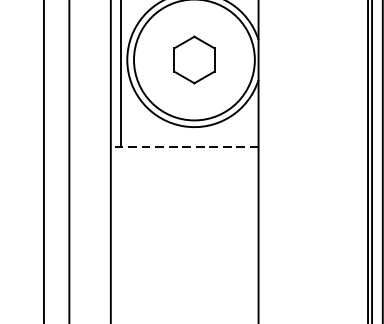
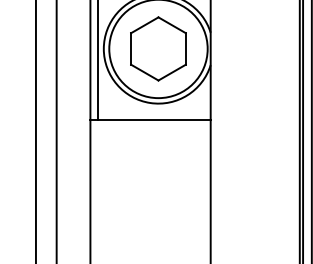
part: (194, 59) -> (158, 48), size x1.67
line: (184, 147) -> (150, 120), dashed -> solid

